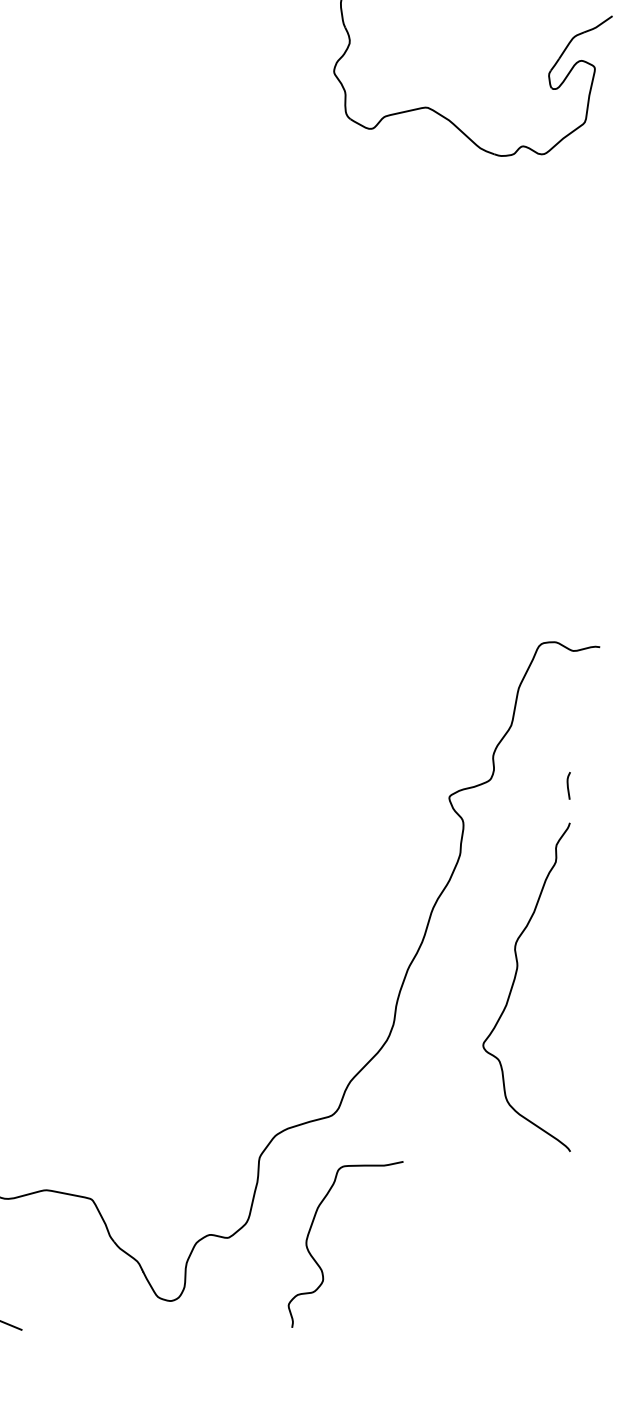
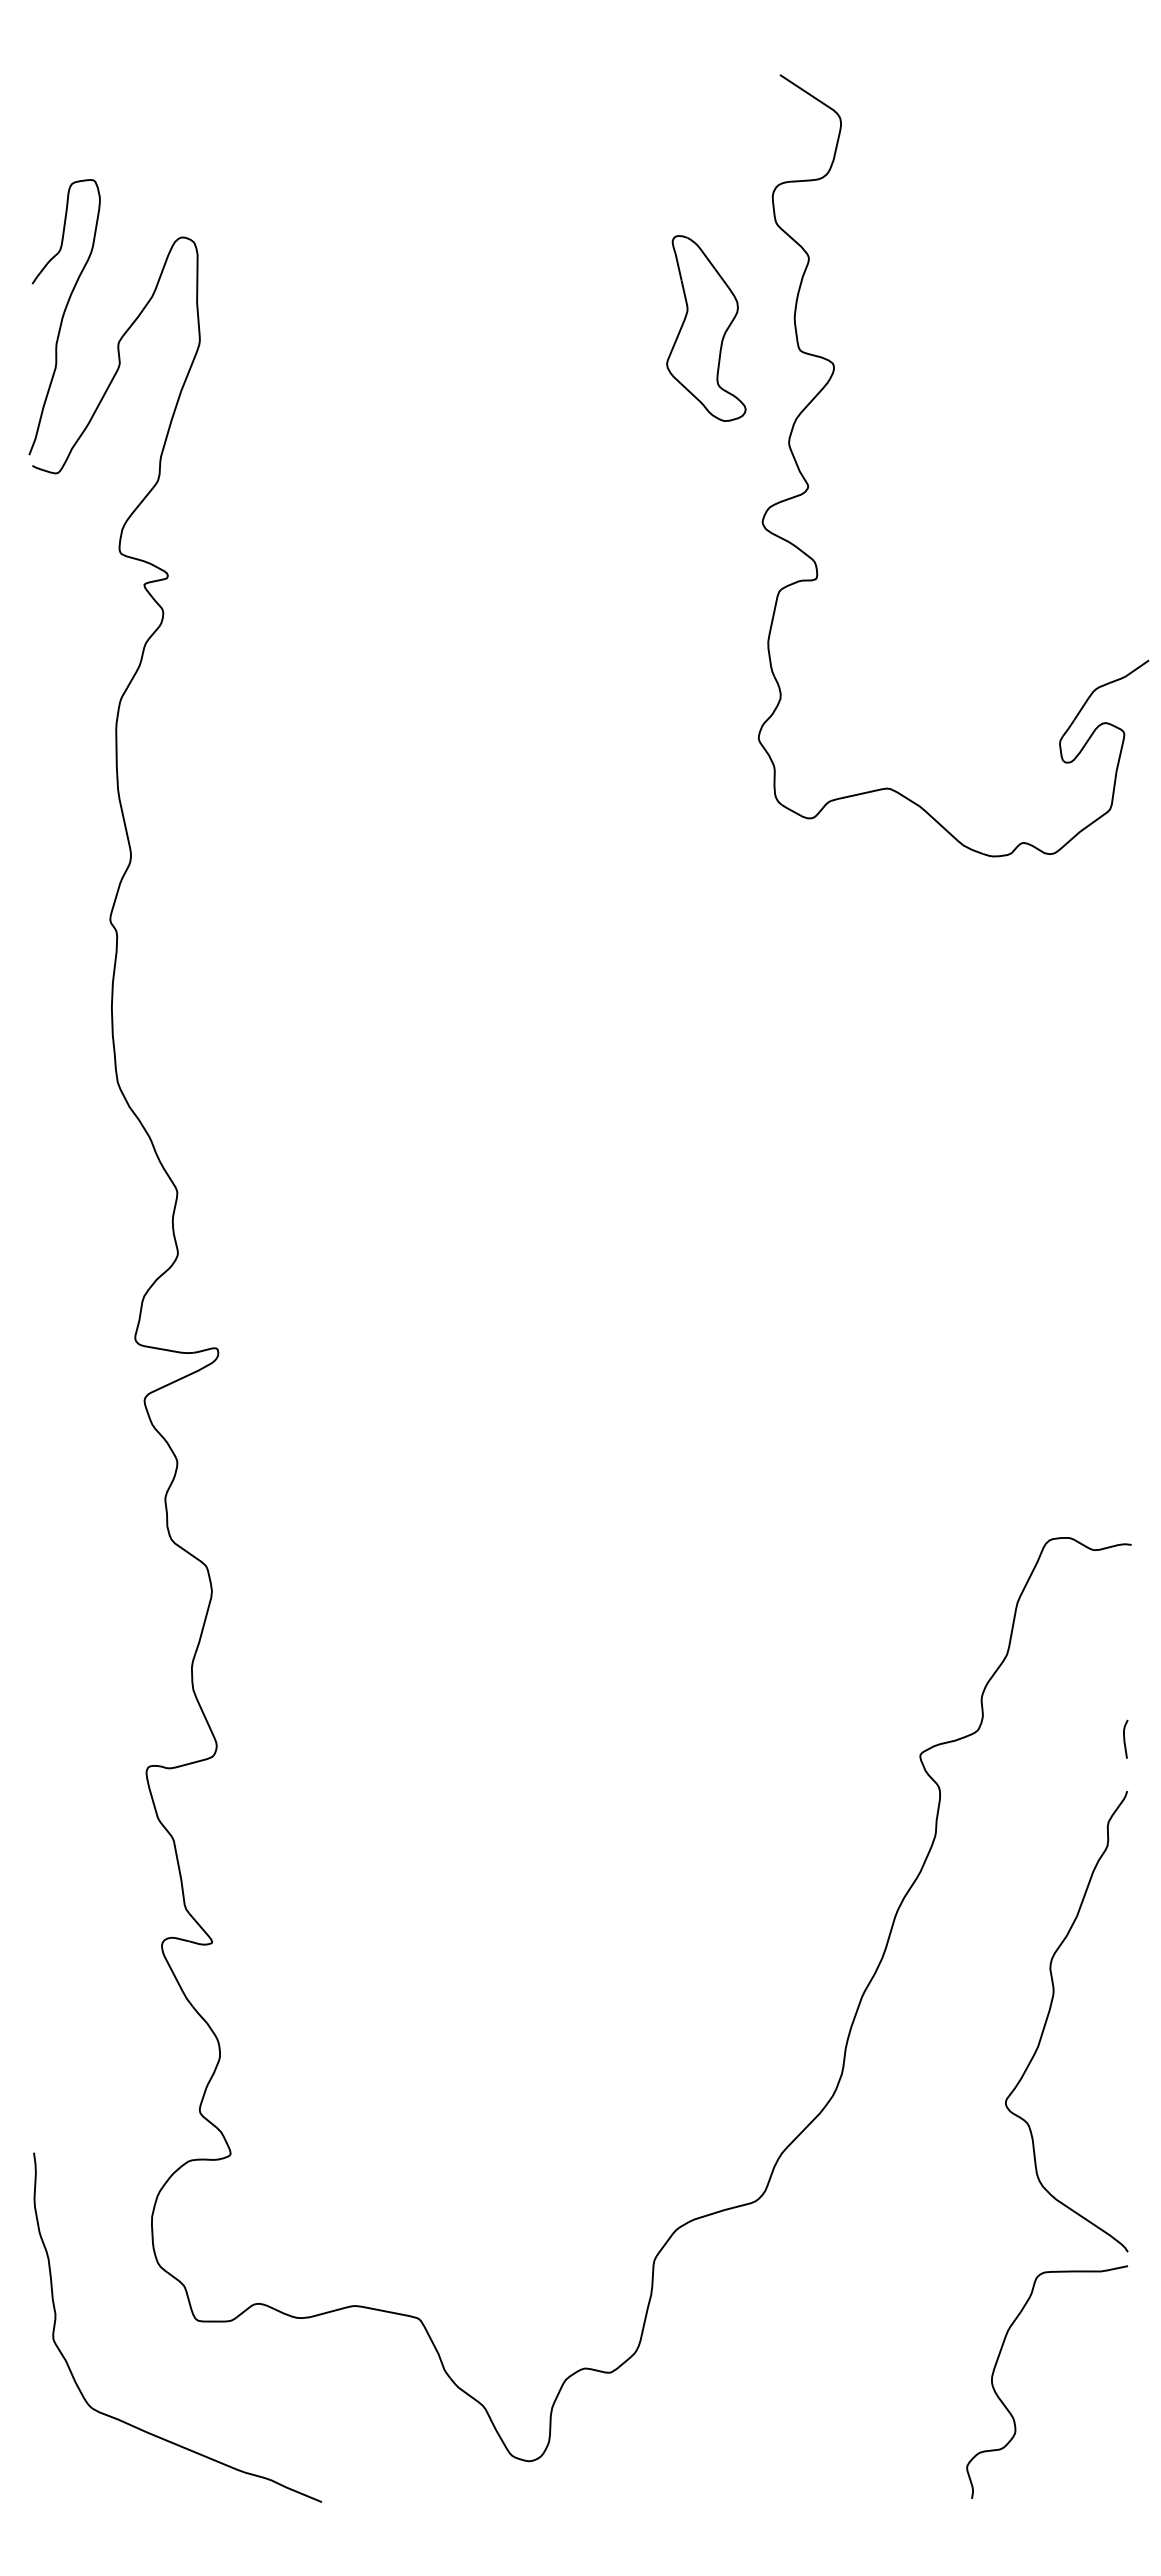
curve: (568, 785) -> (1125, 1738), moved
curve: (514, 982) -> (1049, 2014), moved
curve: (319, 1265) -> (1010, 2411), moved

